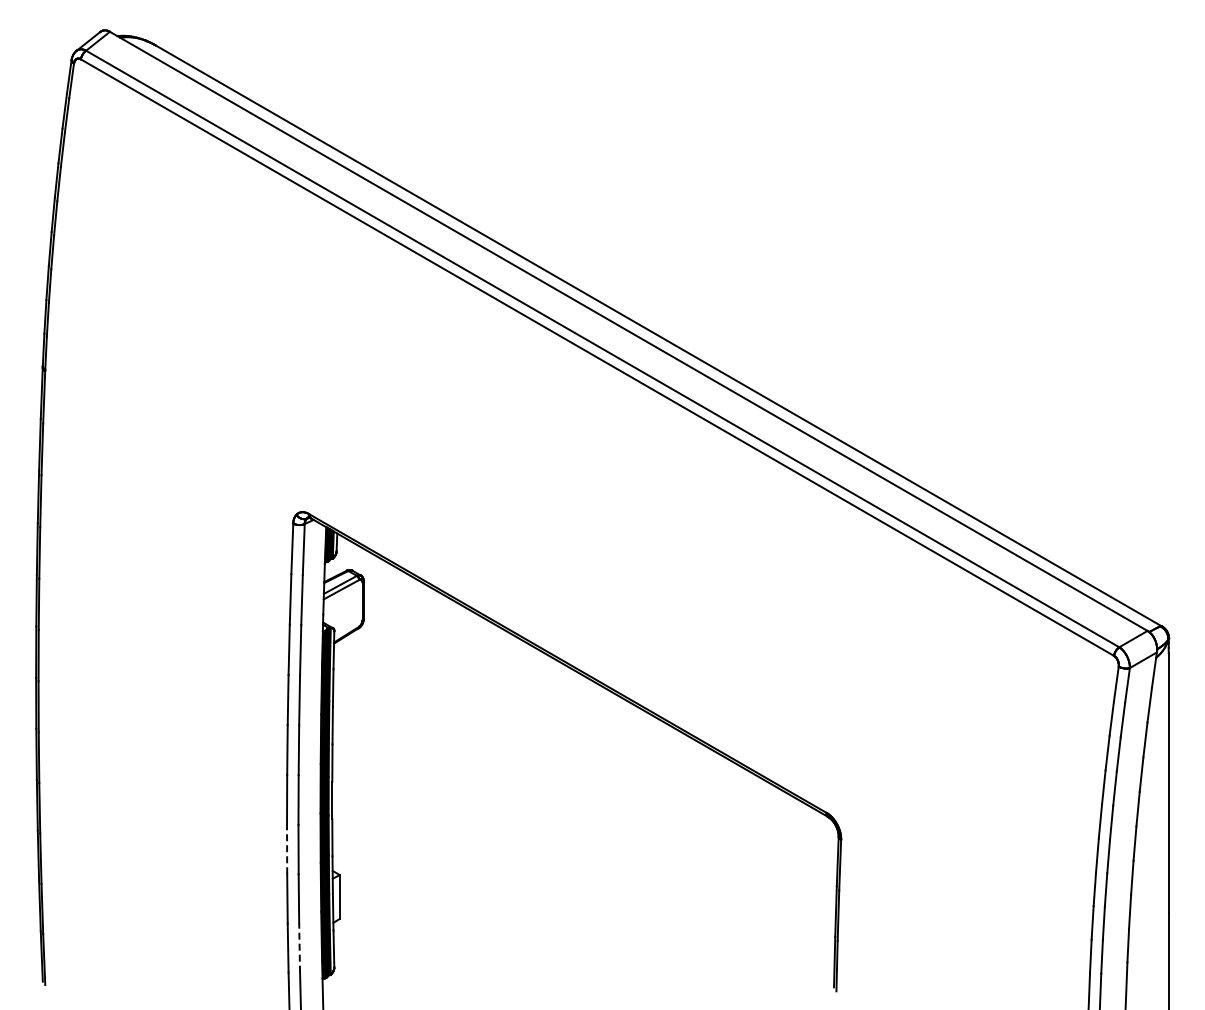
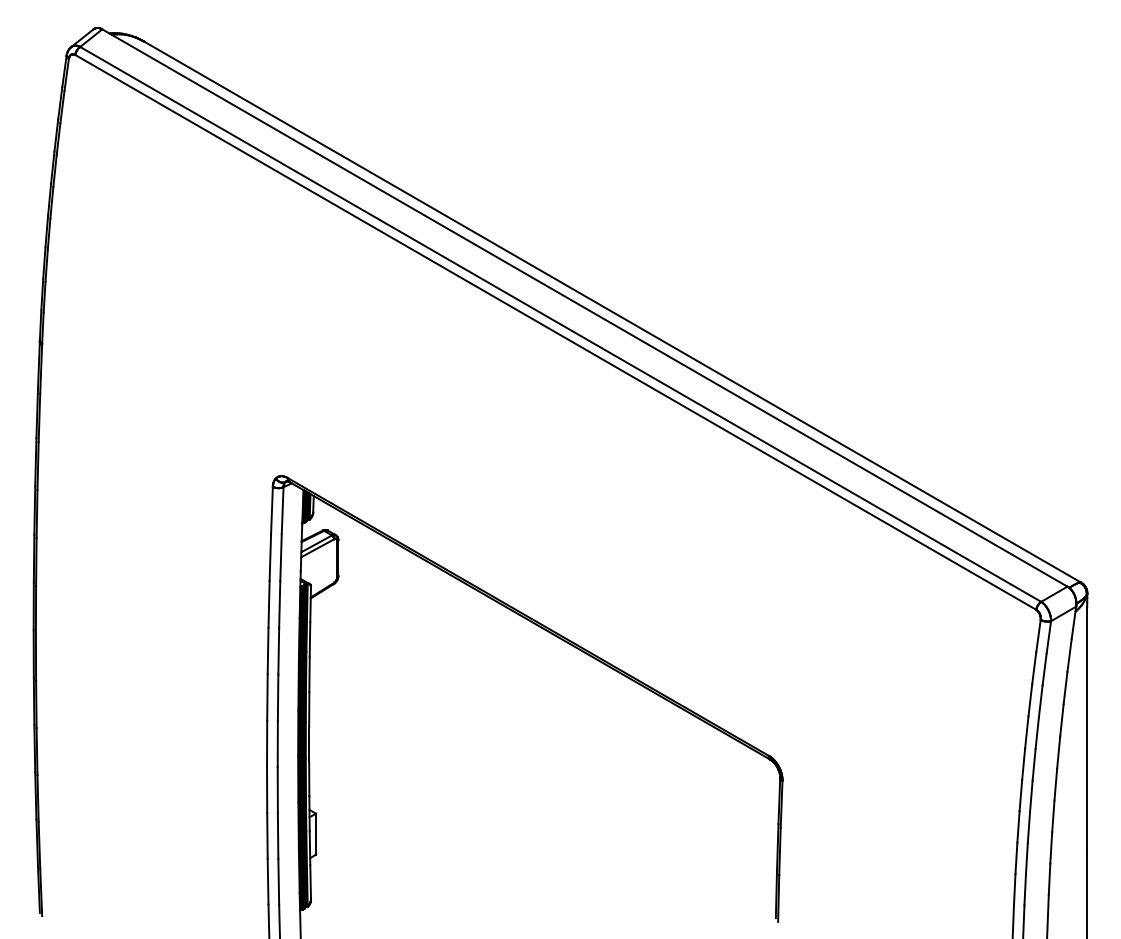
line: (287, 849) -> (267, 789), dashed -> solid
line: (299, 948) -> (278, 882), dashed -> solid

